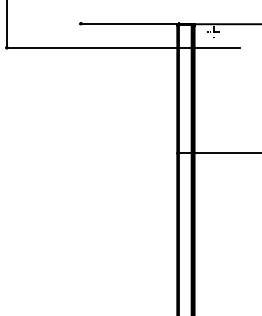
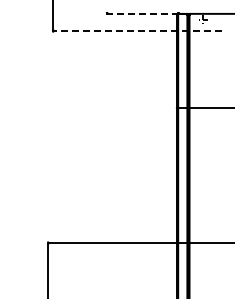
line: (129, 23) -> (142, 13), solid -> dashed
line: (122, 48) -> (137, 31), solid -> dashed

